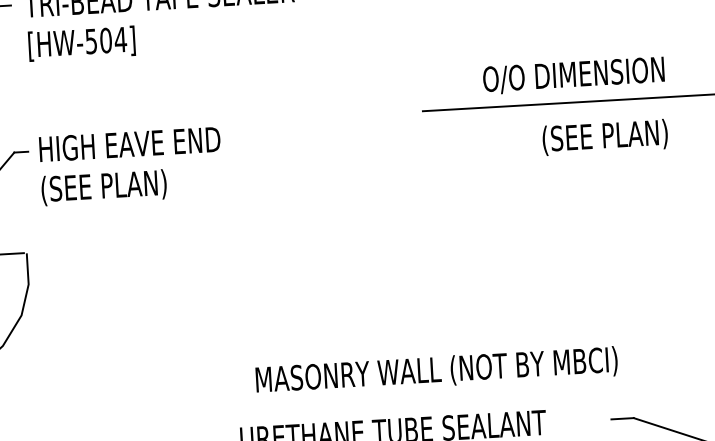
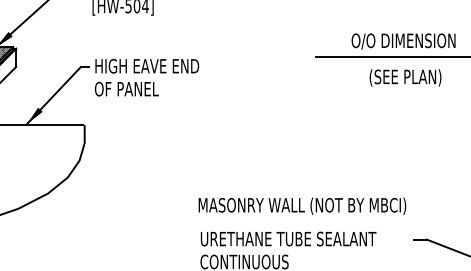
text: (605, 136) -> (405, 77), moved
text: (103, 186) -> (130, 89), (SEE PLAN) -> OF PANEL
text: (436, 370) -> (302, 205), moved

